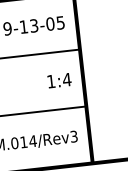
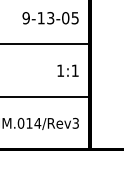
text: (67, 79) -> (75, 70), 1:4 -> 1:1

